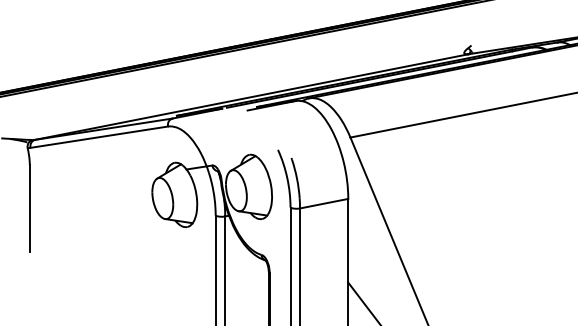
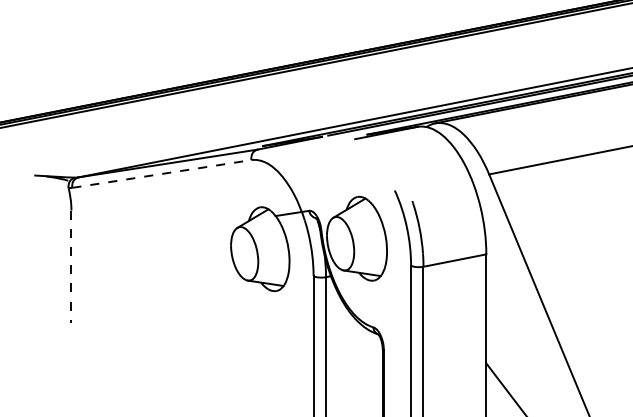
line: (99, 137) -> (162, 174), solid -> dashed
line: (29, 209) -> (71, 268), solid -> dashed

